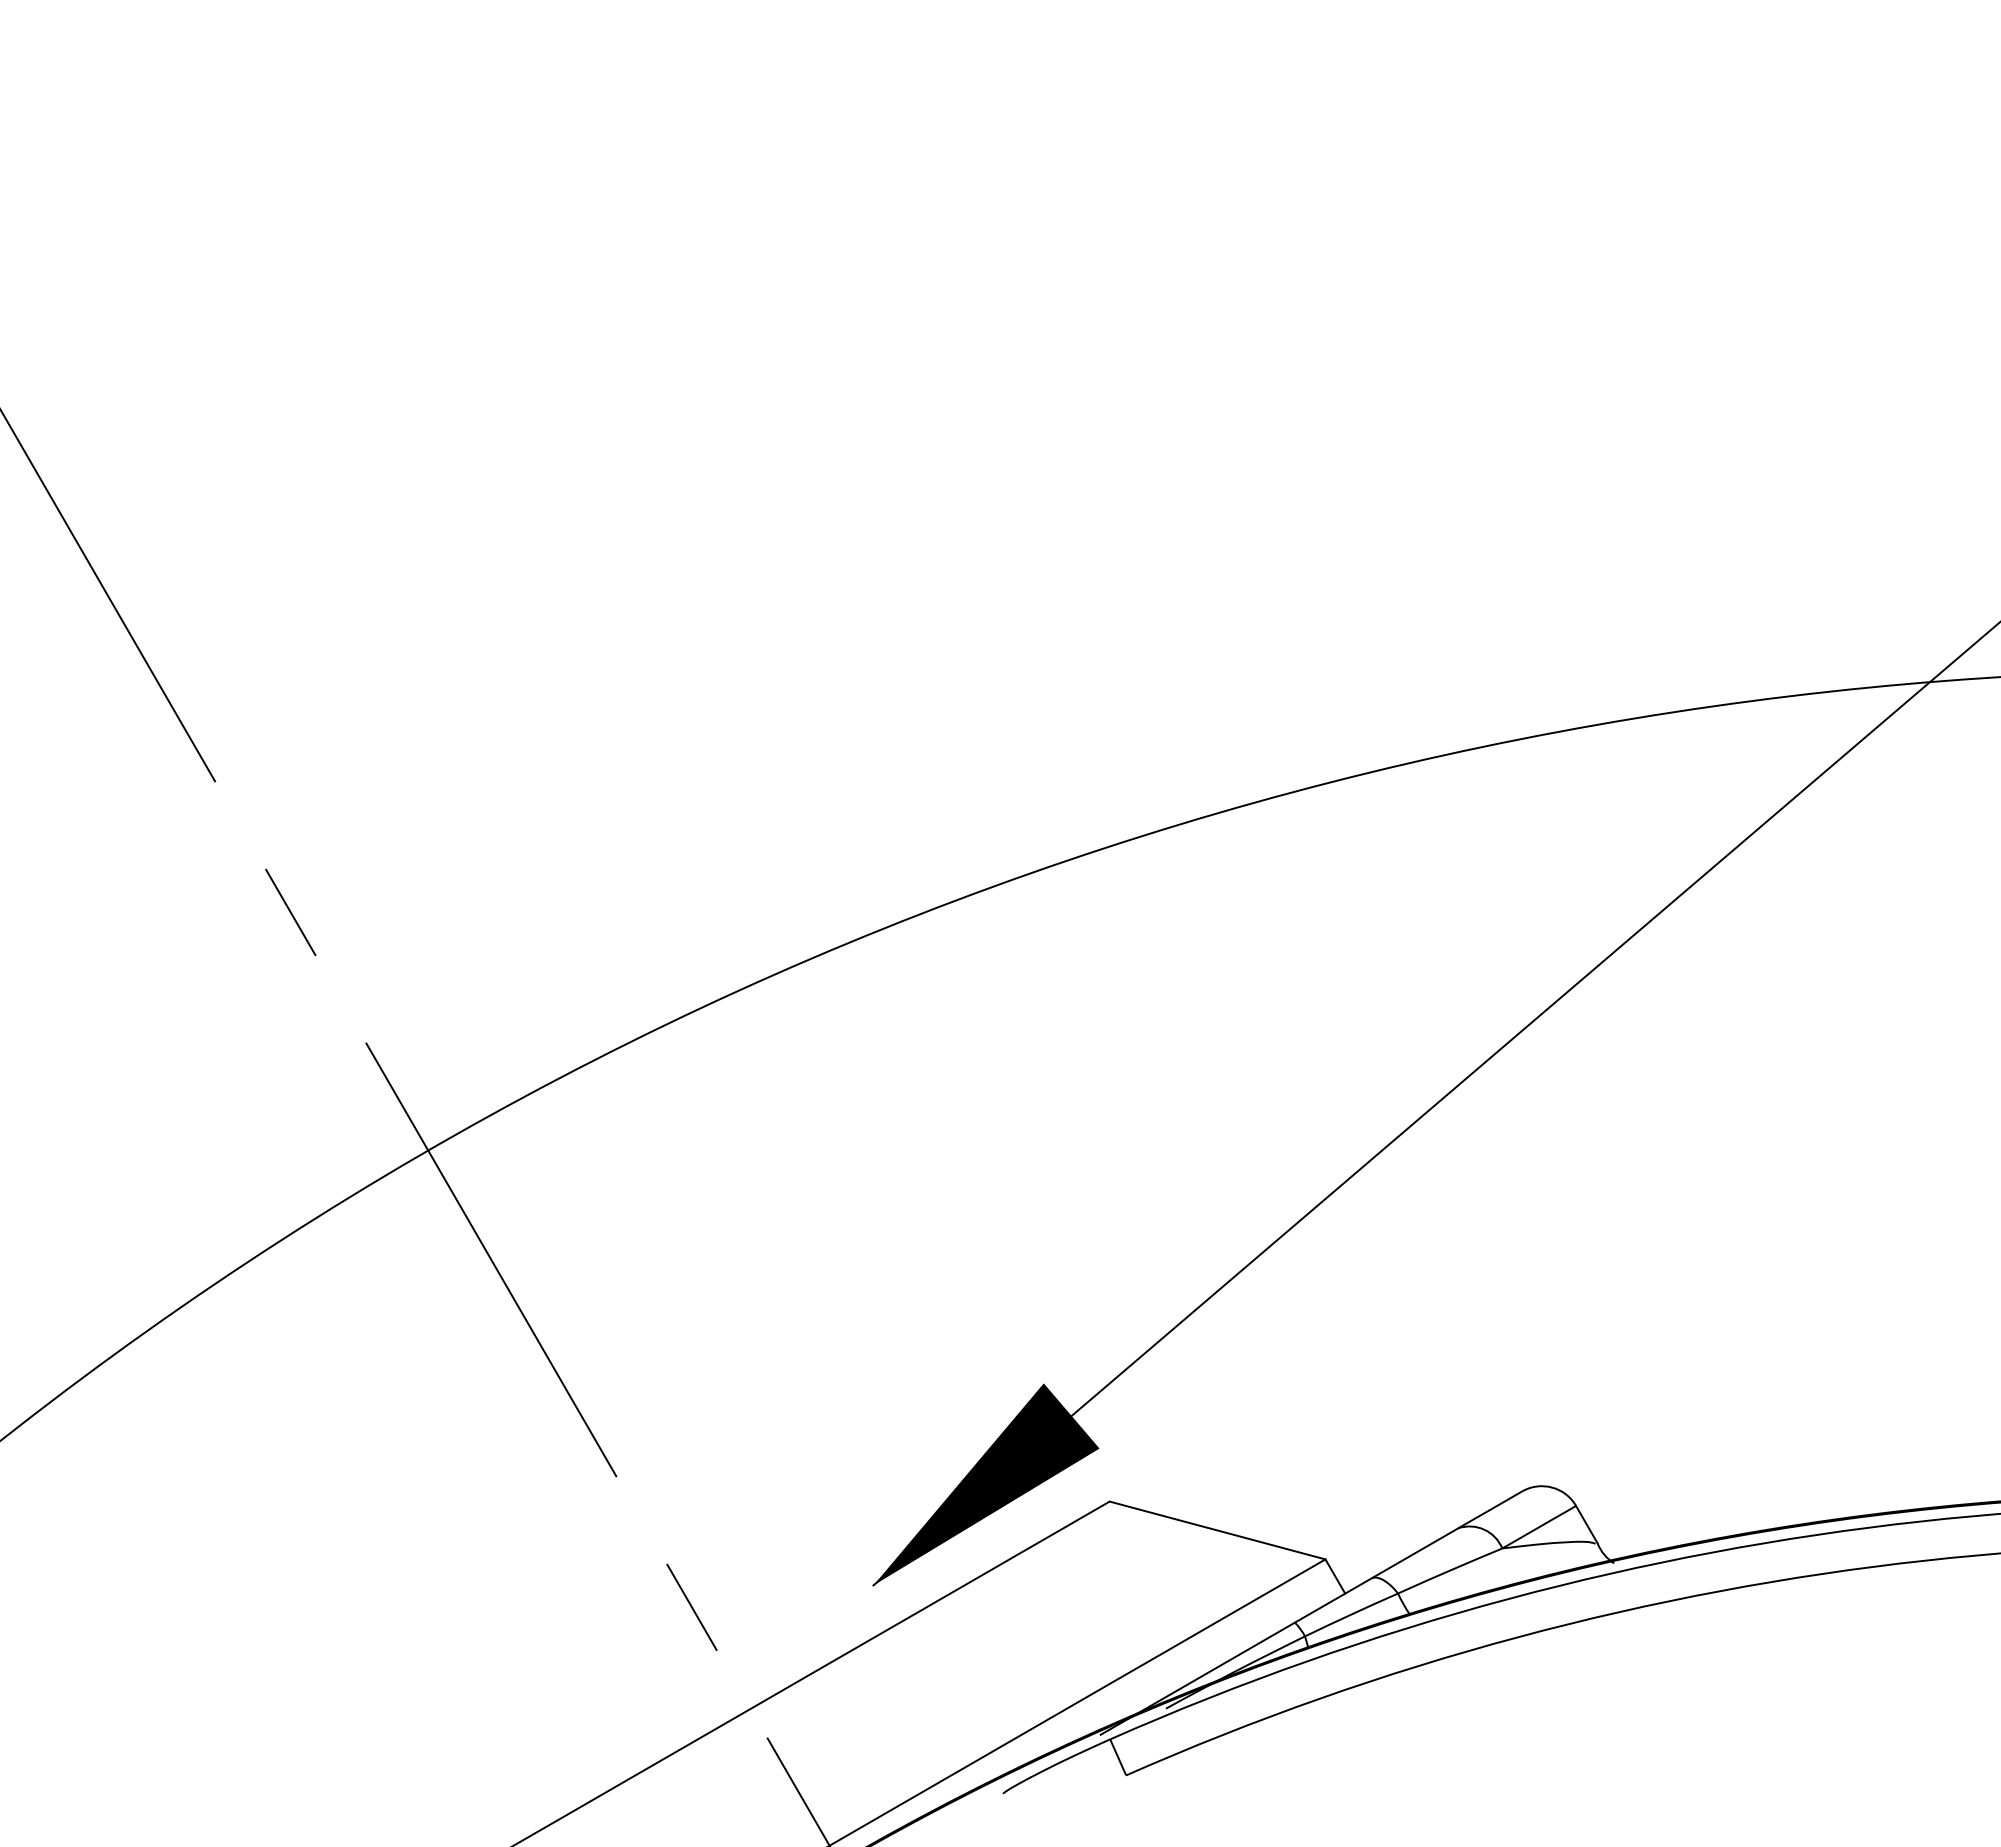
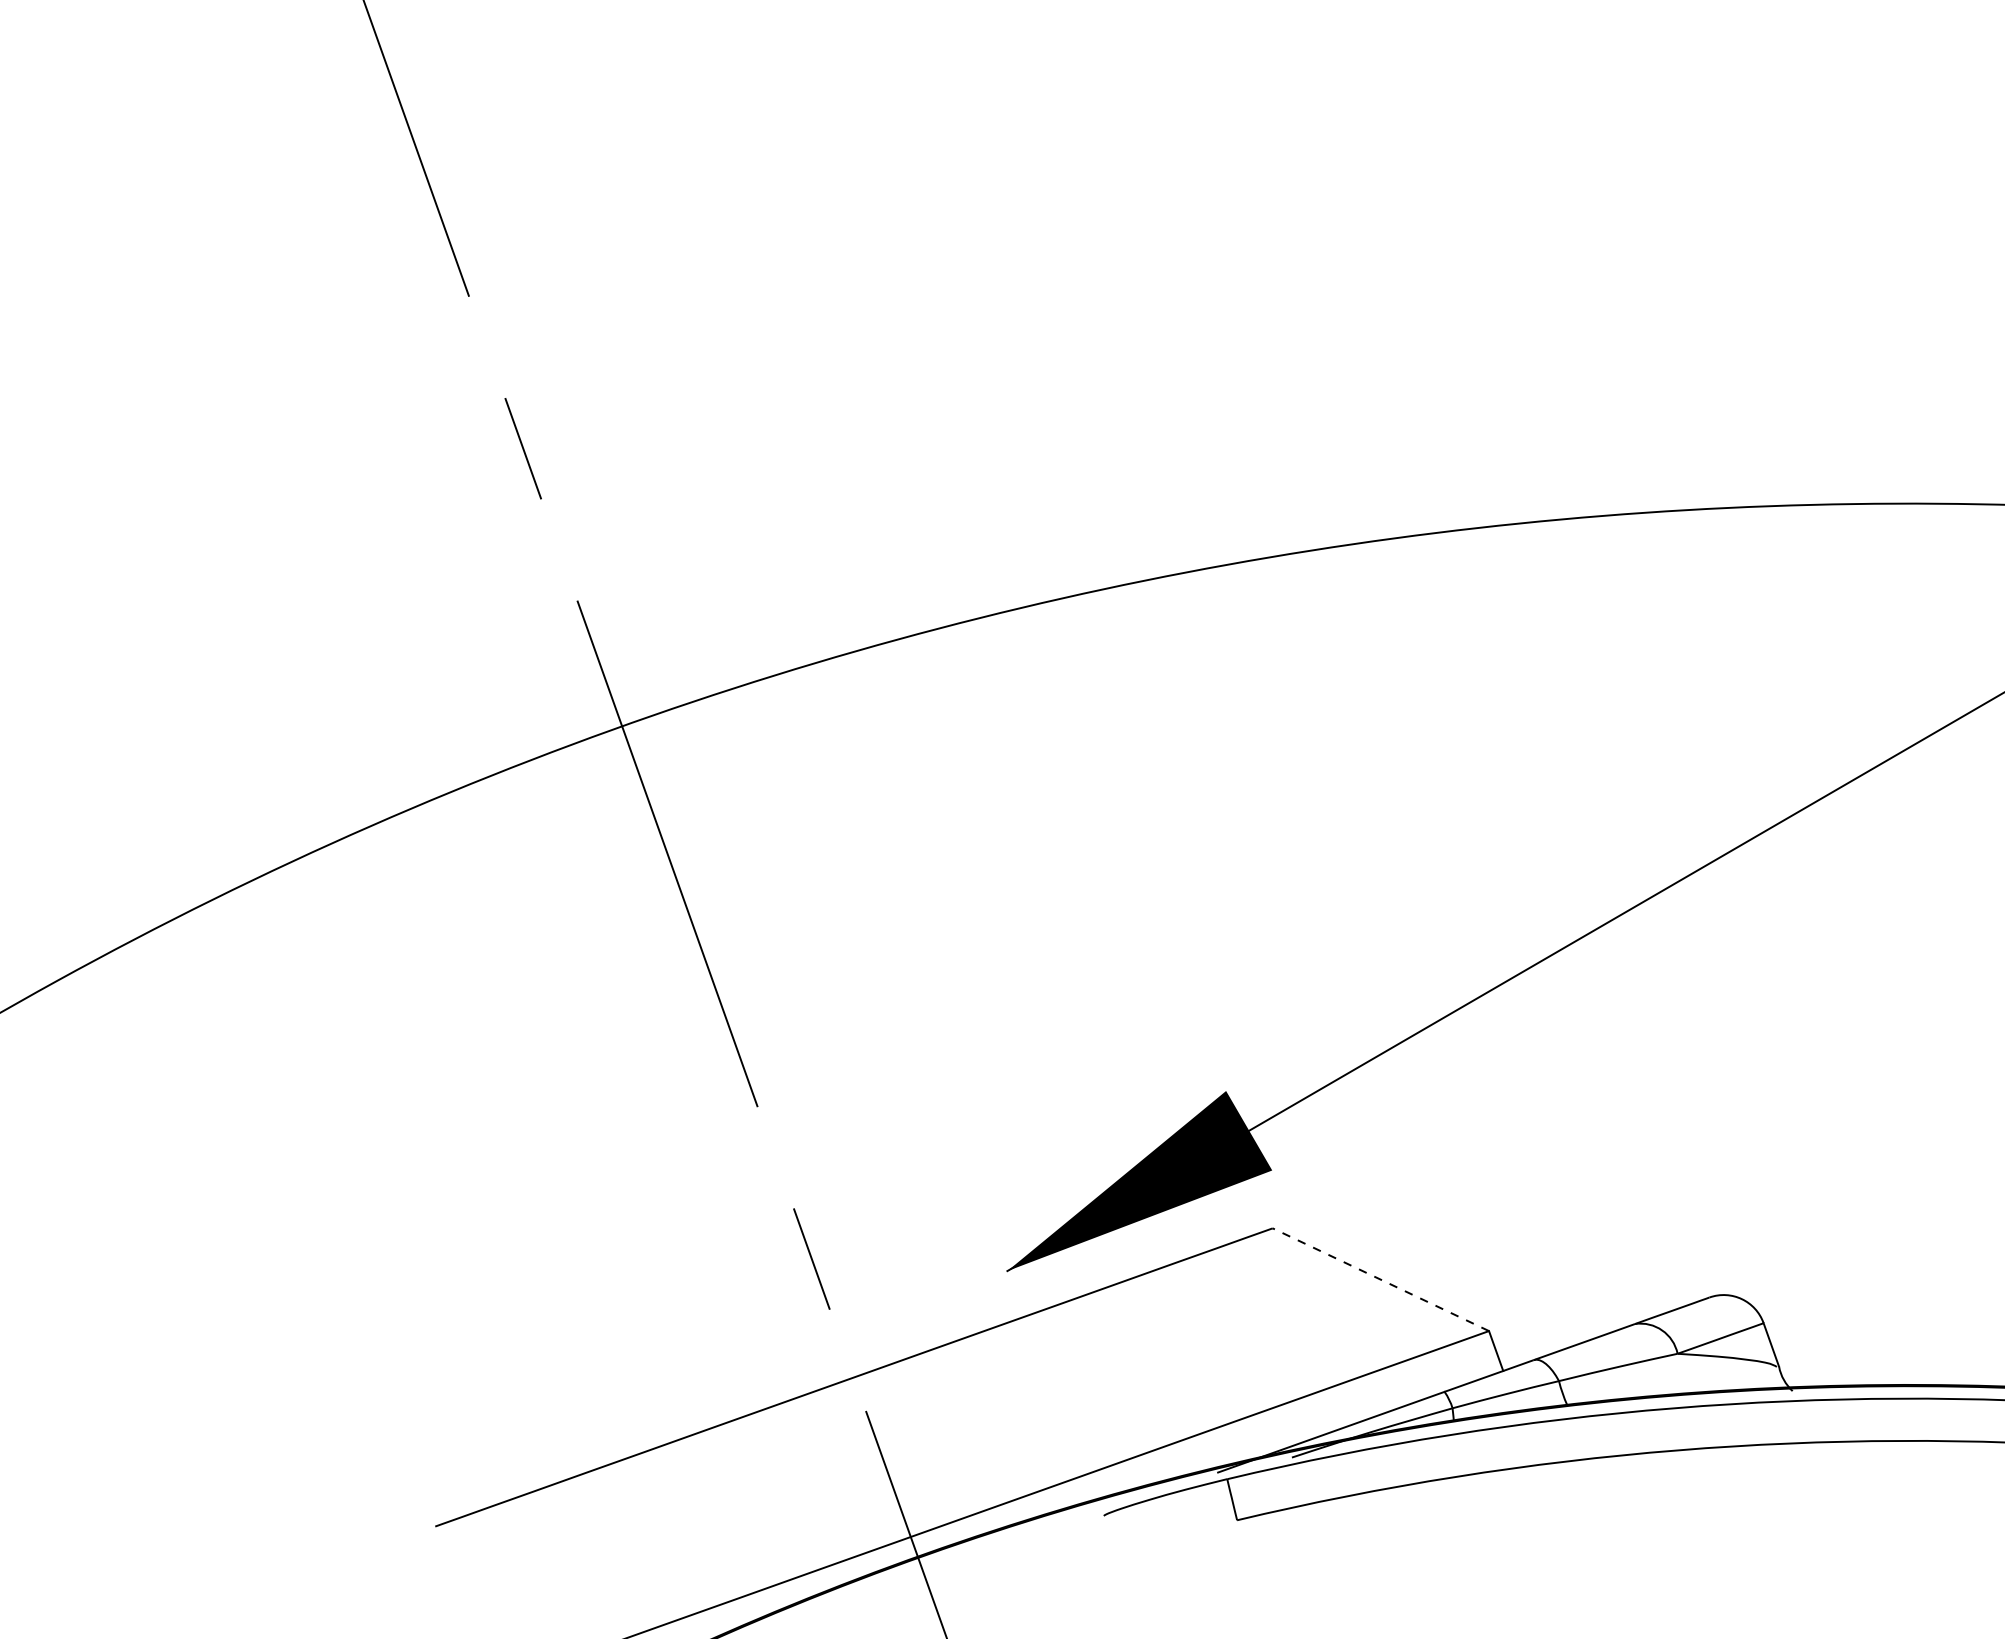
line: (1217, 1530) -> (1380, 1279), solid -> dashed

